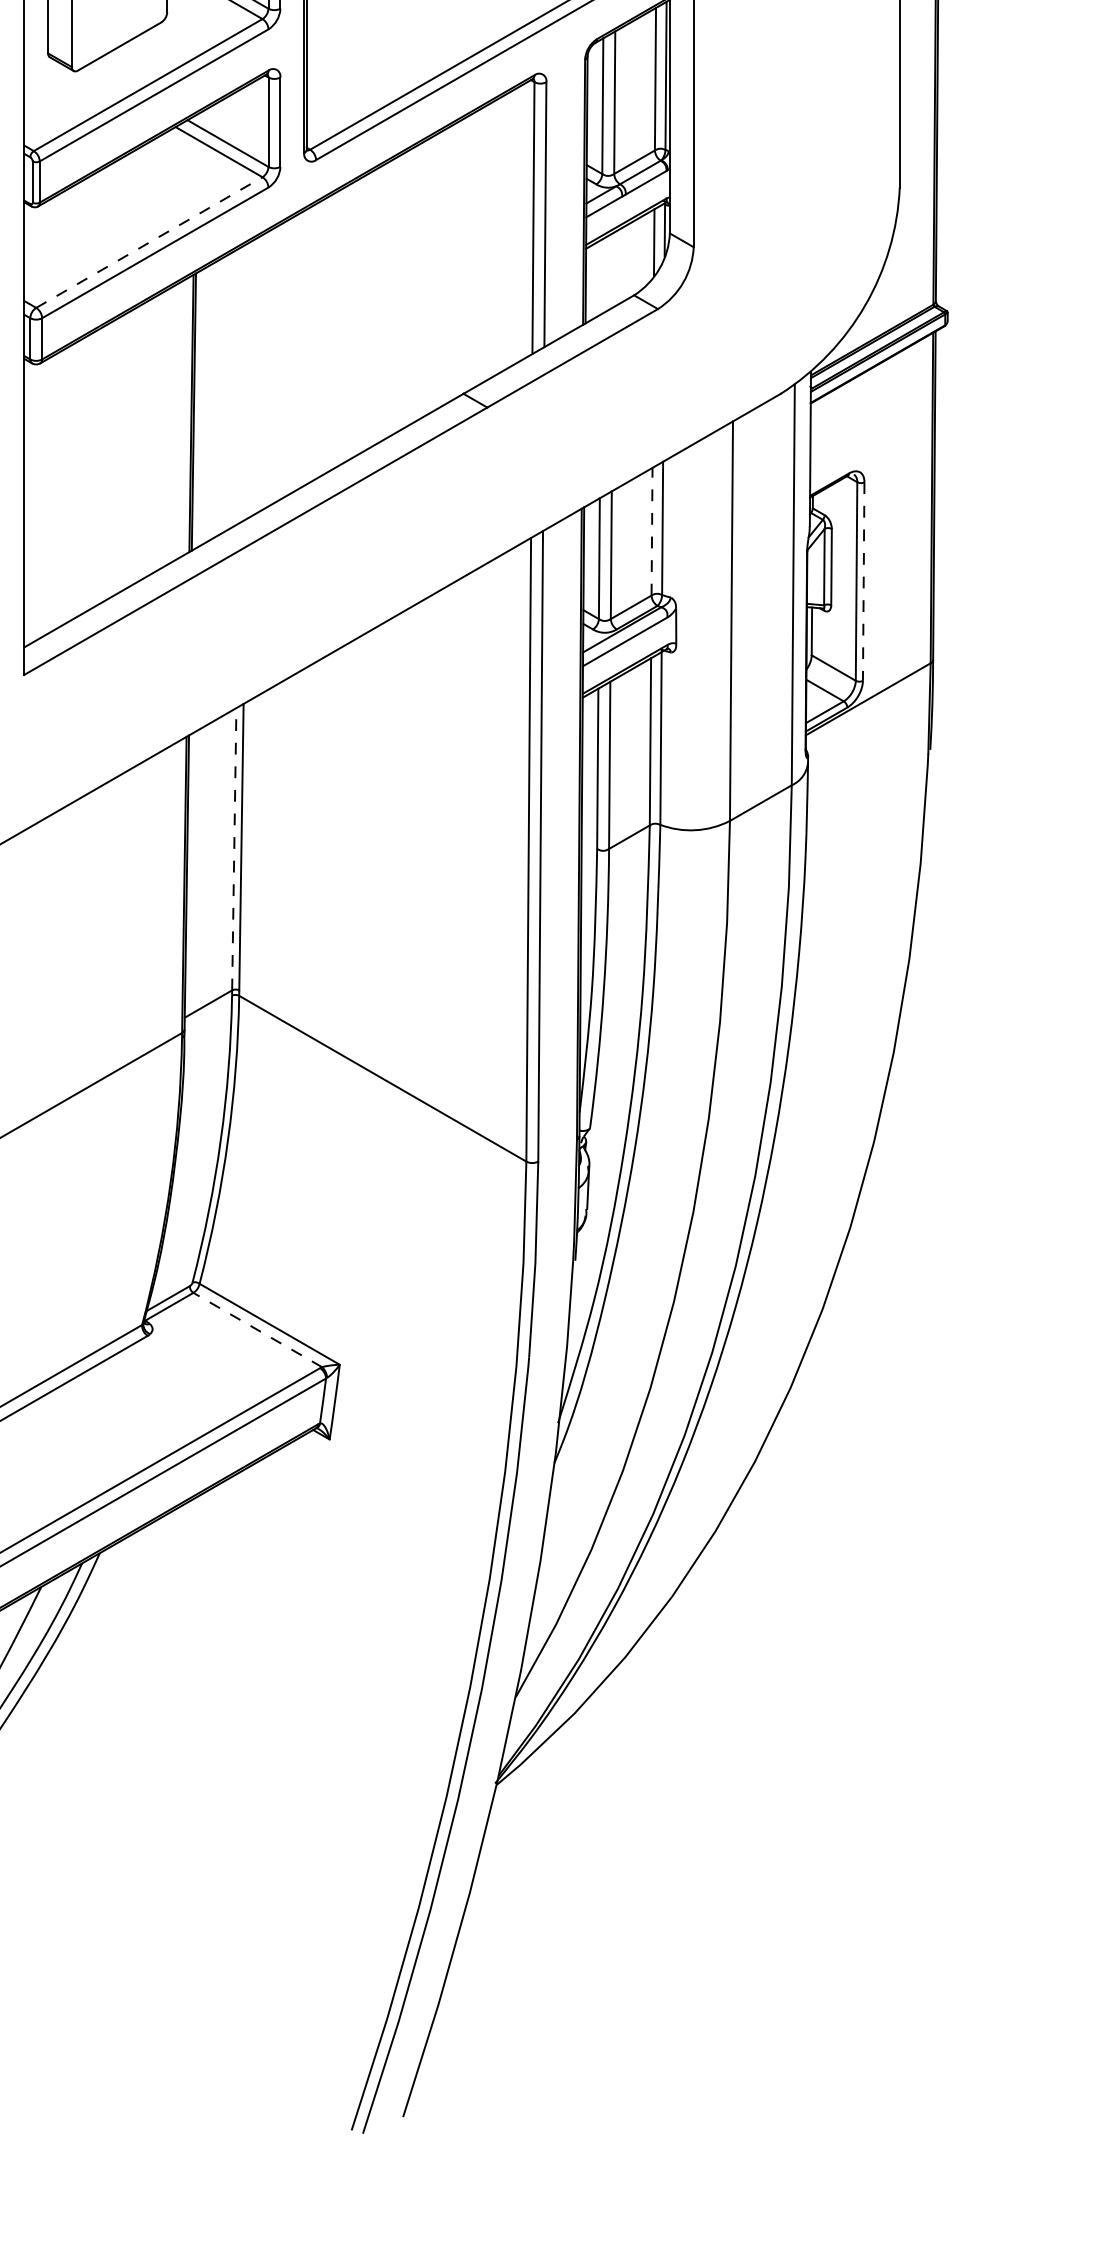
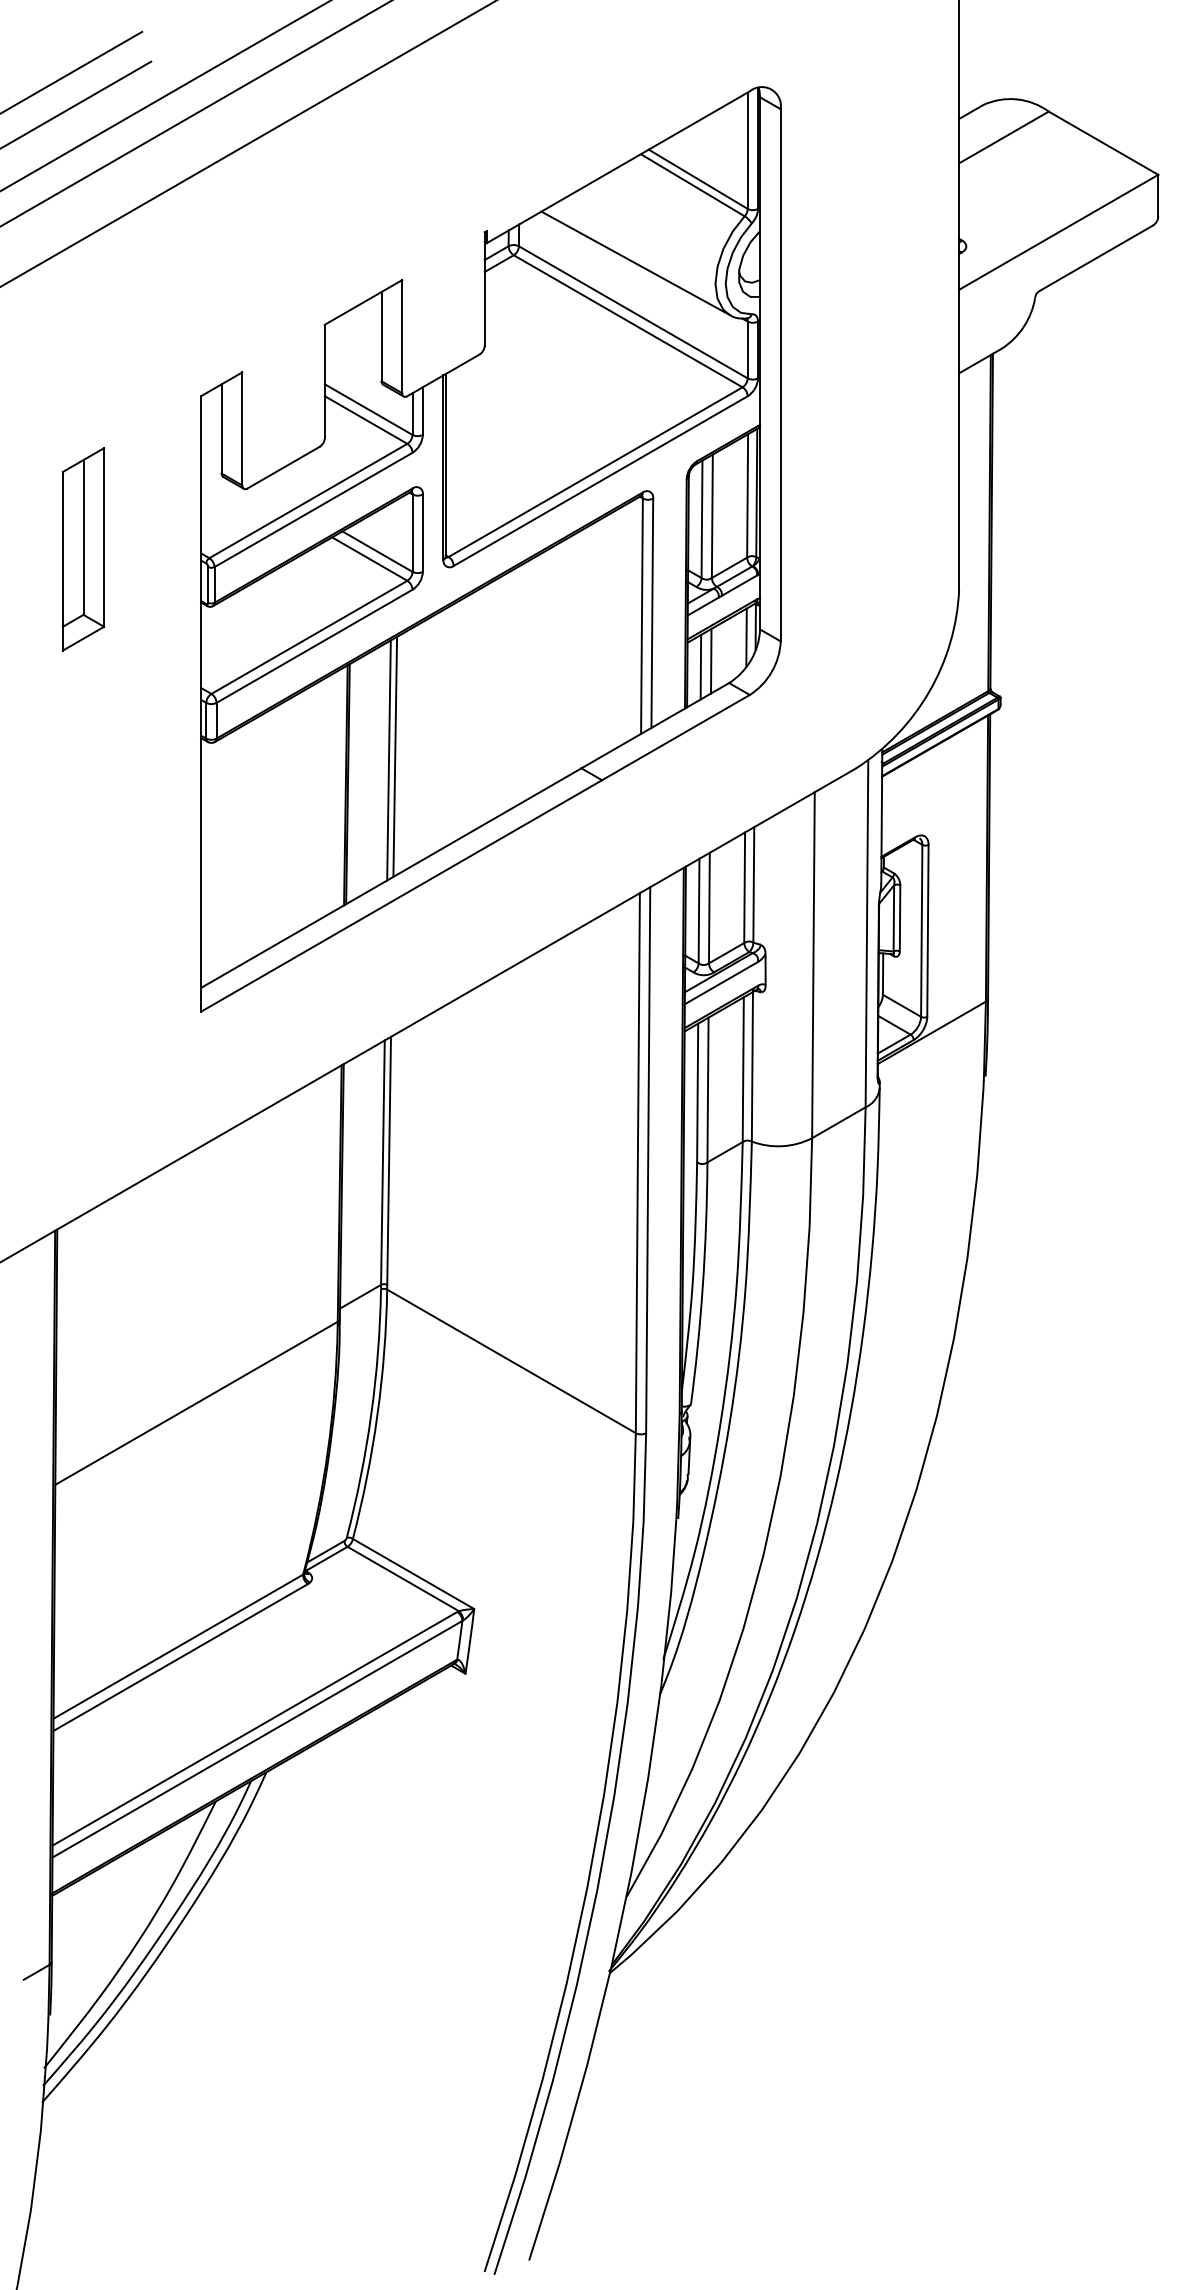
line: (149, 242) -> (309, 637), dashed -> solid
line: (613, 269) -> (711, 660), added
line: (601, 276) -> (700, 666), added
line: (248, 380) -> (395, 756), added
line: (240, 384) -> (388, 760), added
line: (651, 531) -> (744, 887), dashed -> solid
line: (863, 581) -> (927, 930), dashed -> solid
line: (233, 849) -> (382, 1162), dashed -> solid
line: (256, 1329) -> (402, 1578), dashed -> solid

